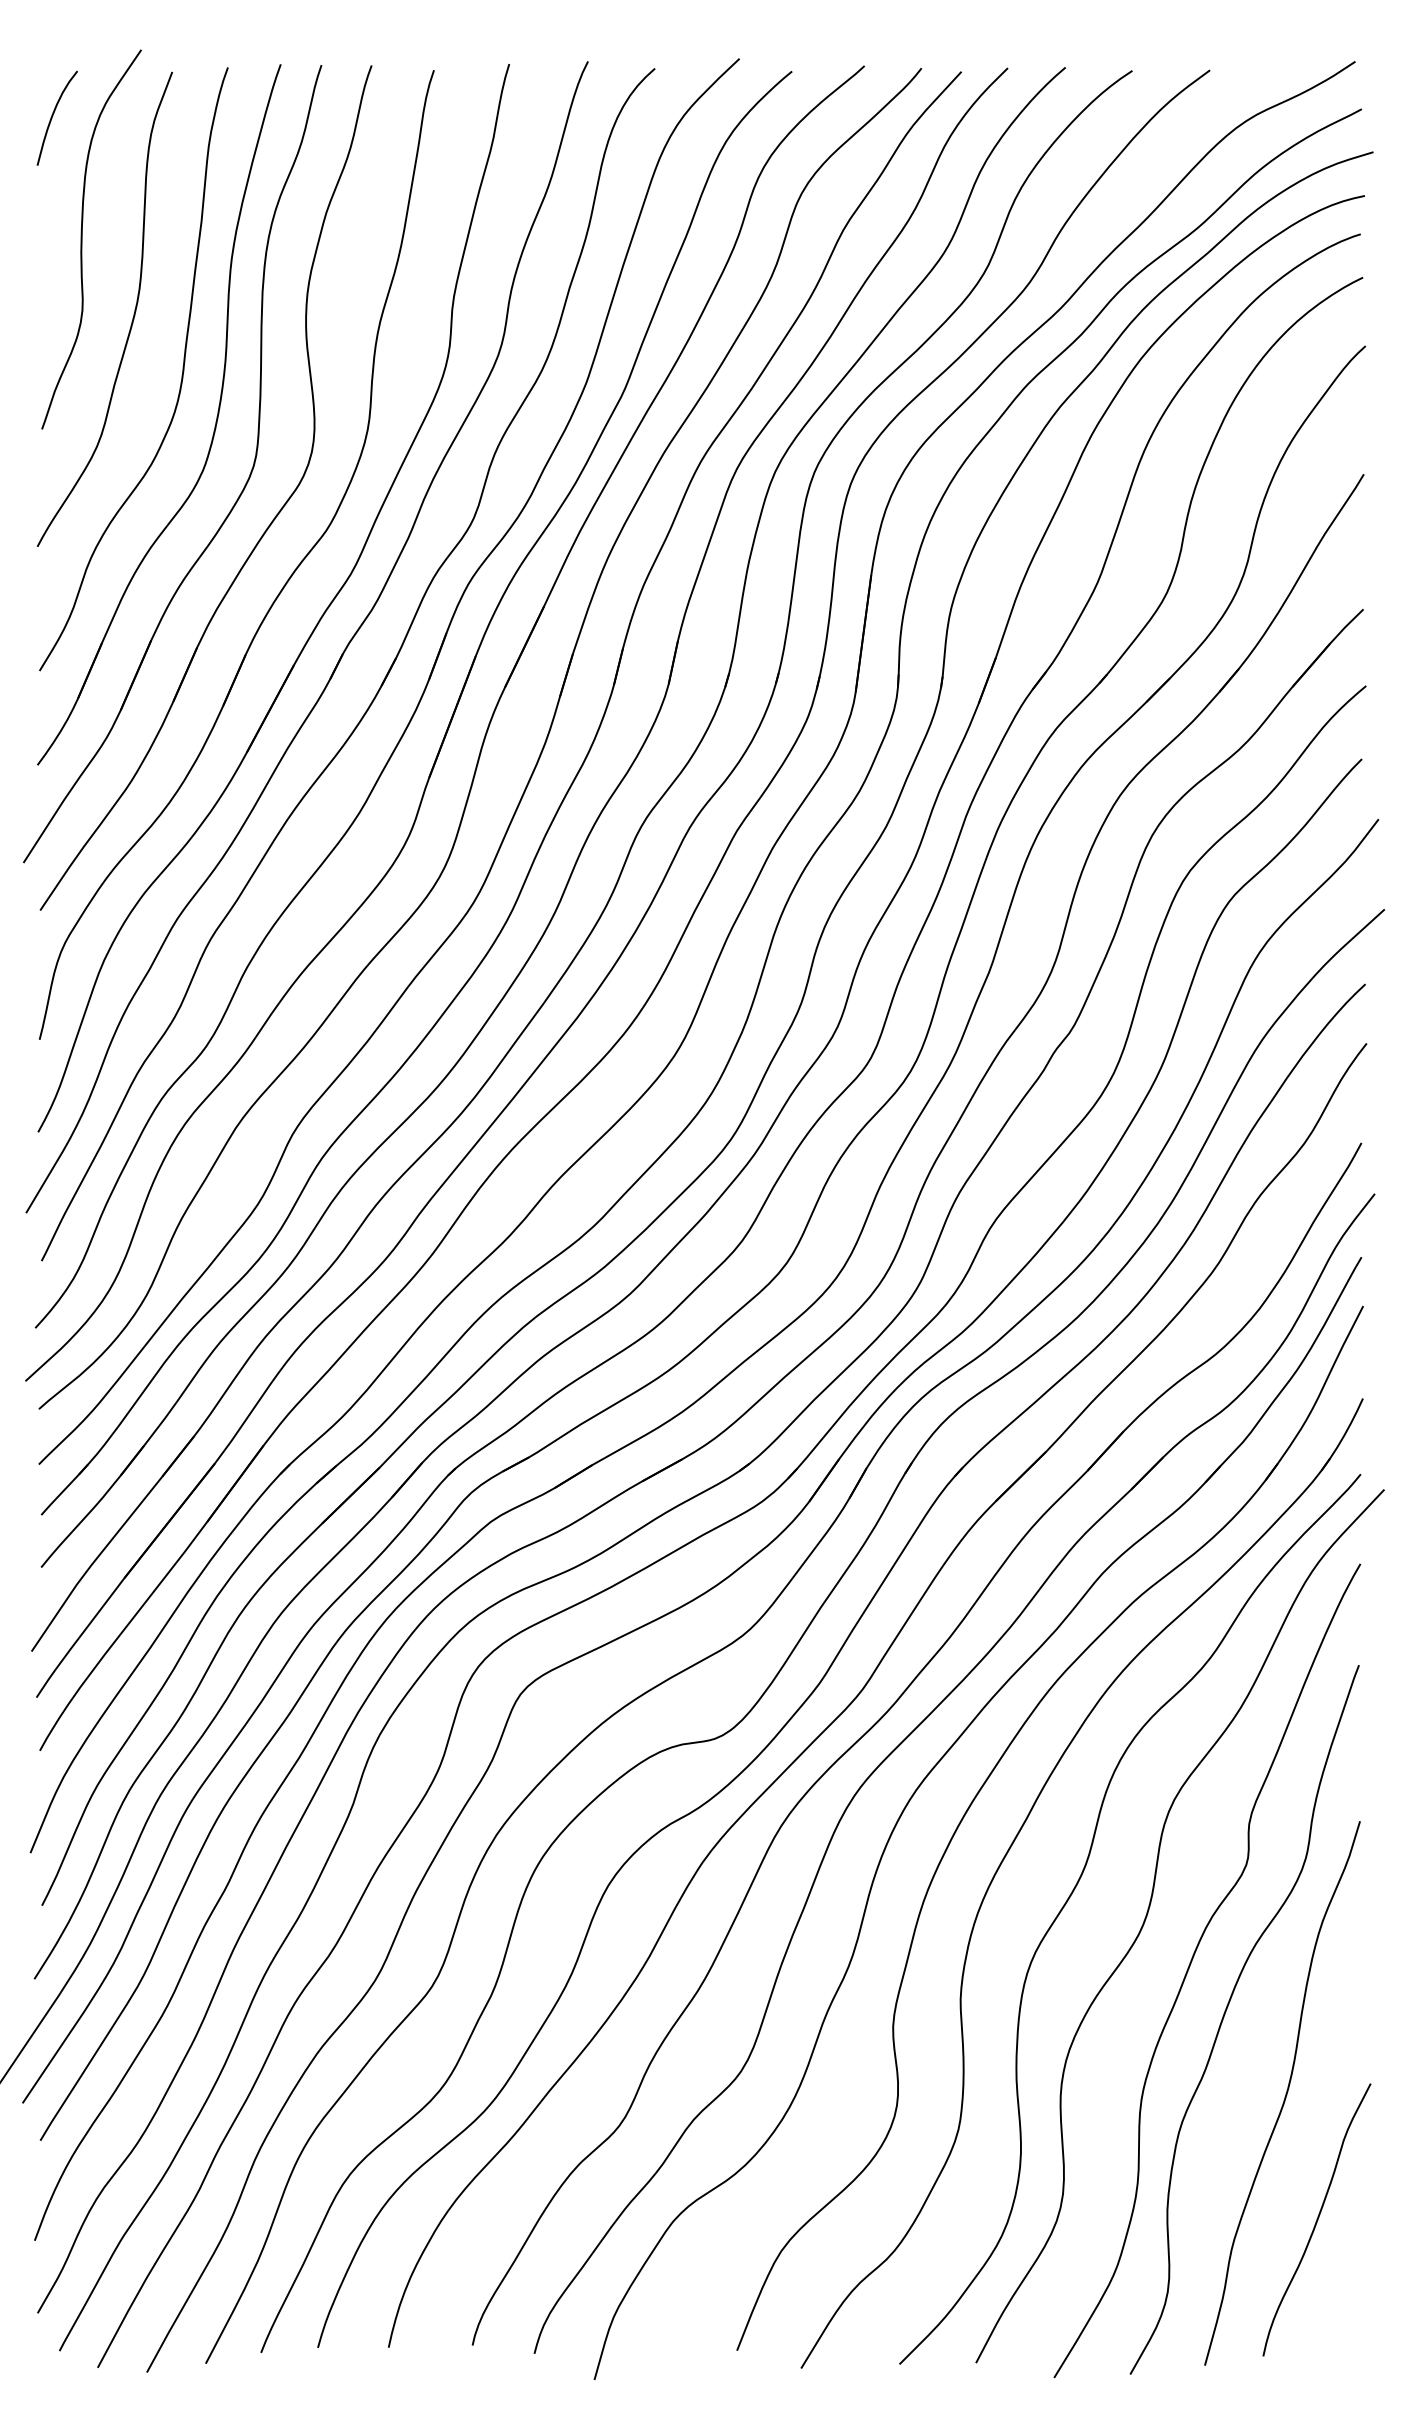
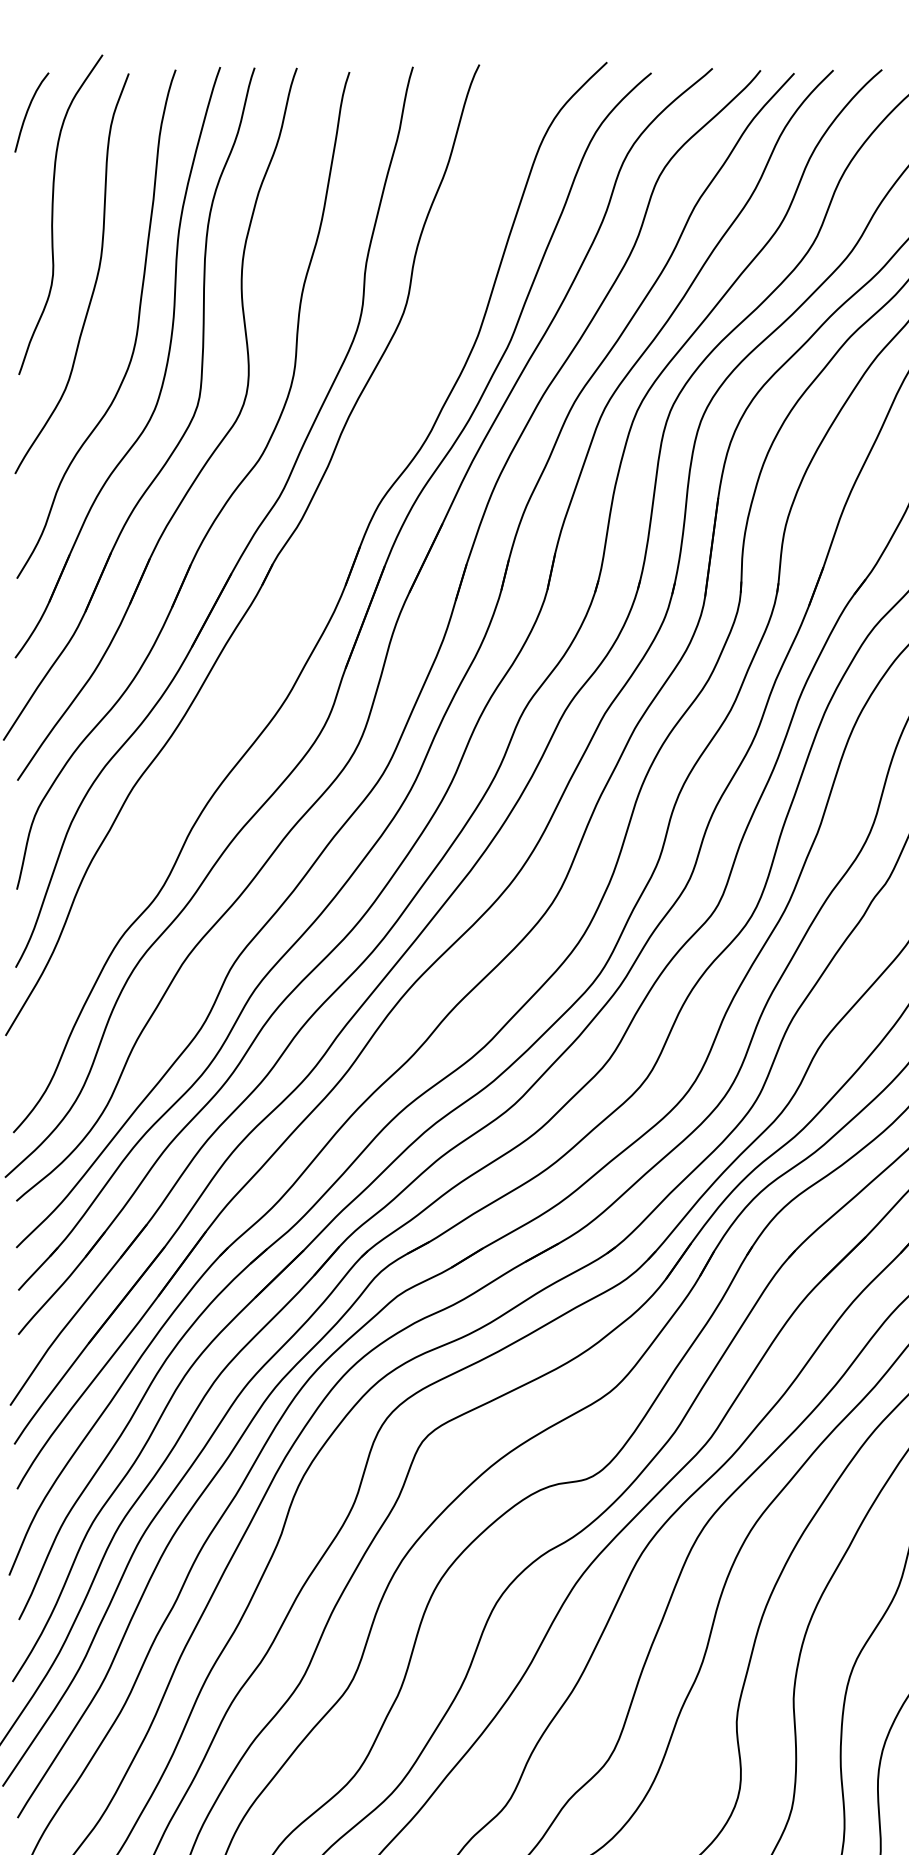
part: (382, 681) -> (306, 587), removed

